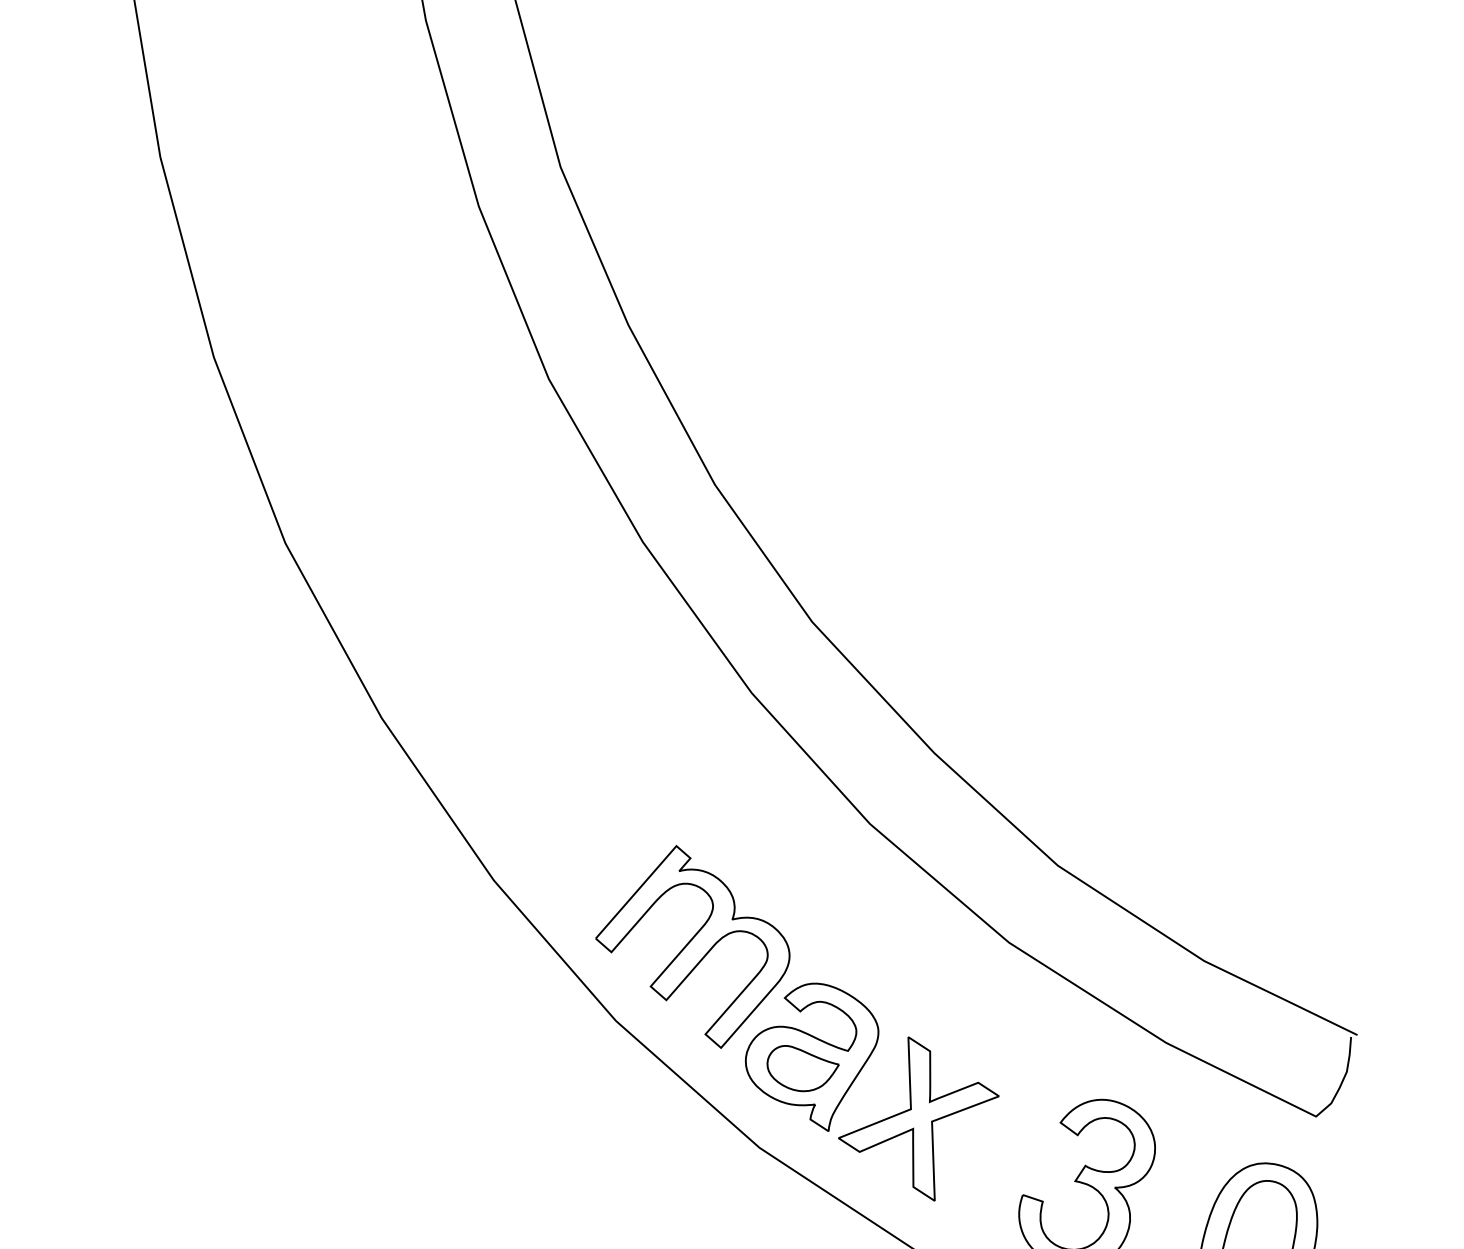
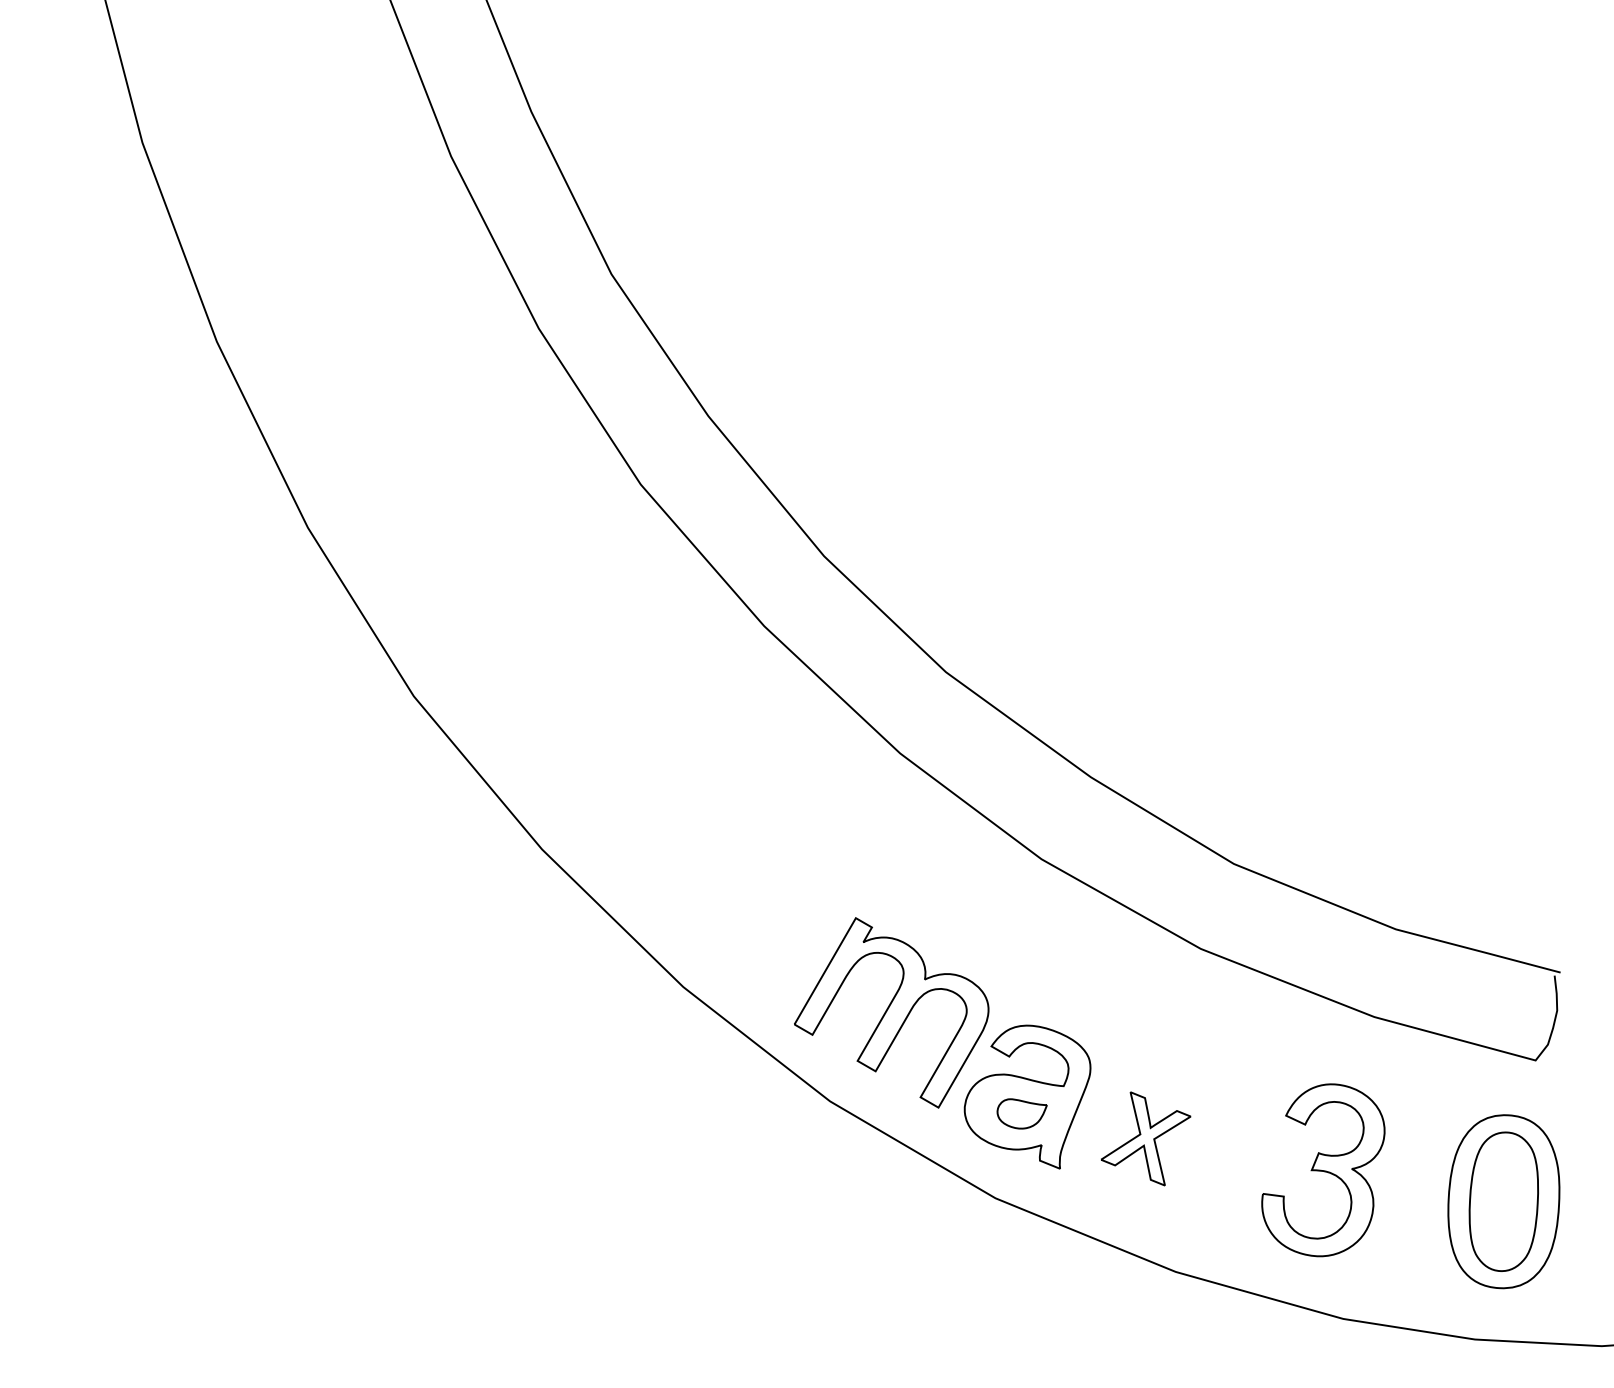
part: (802, 1069) -> (1022, 1113), size x0.7
part: (918, 1118) -> (1145, 1138), size x0.6

